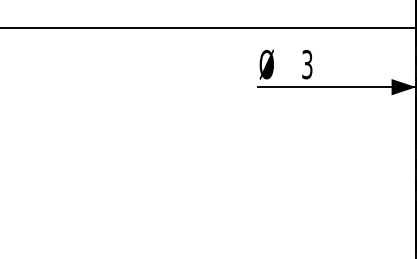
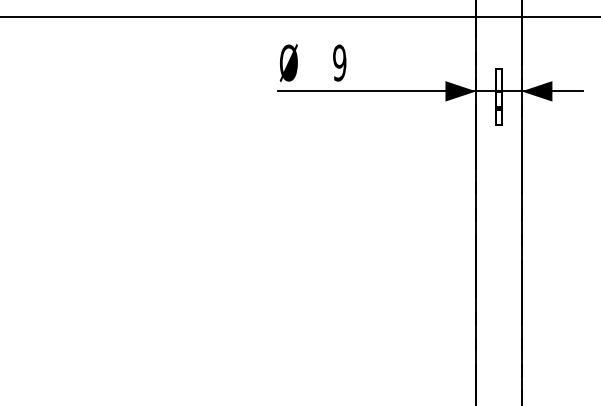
text: (307, 64) -> (339, 62), 3 -> 9

